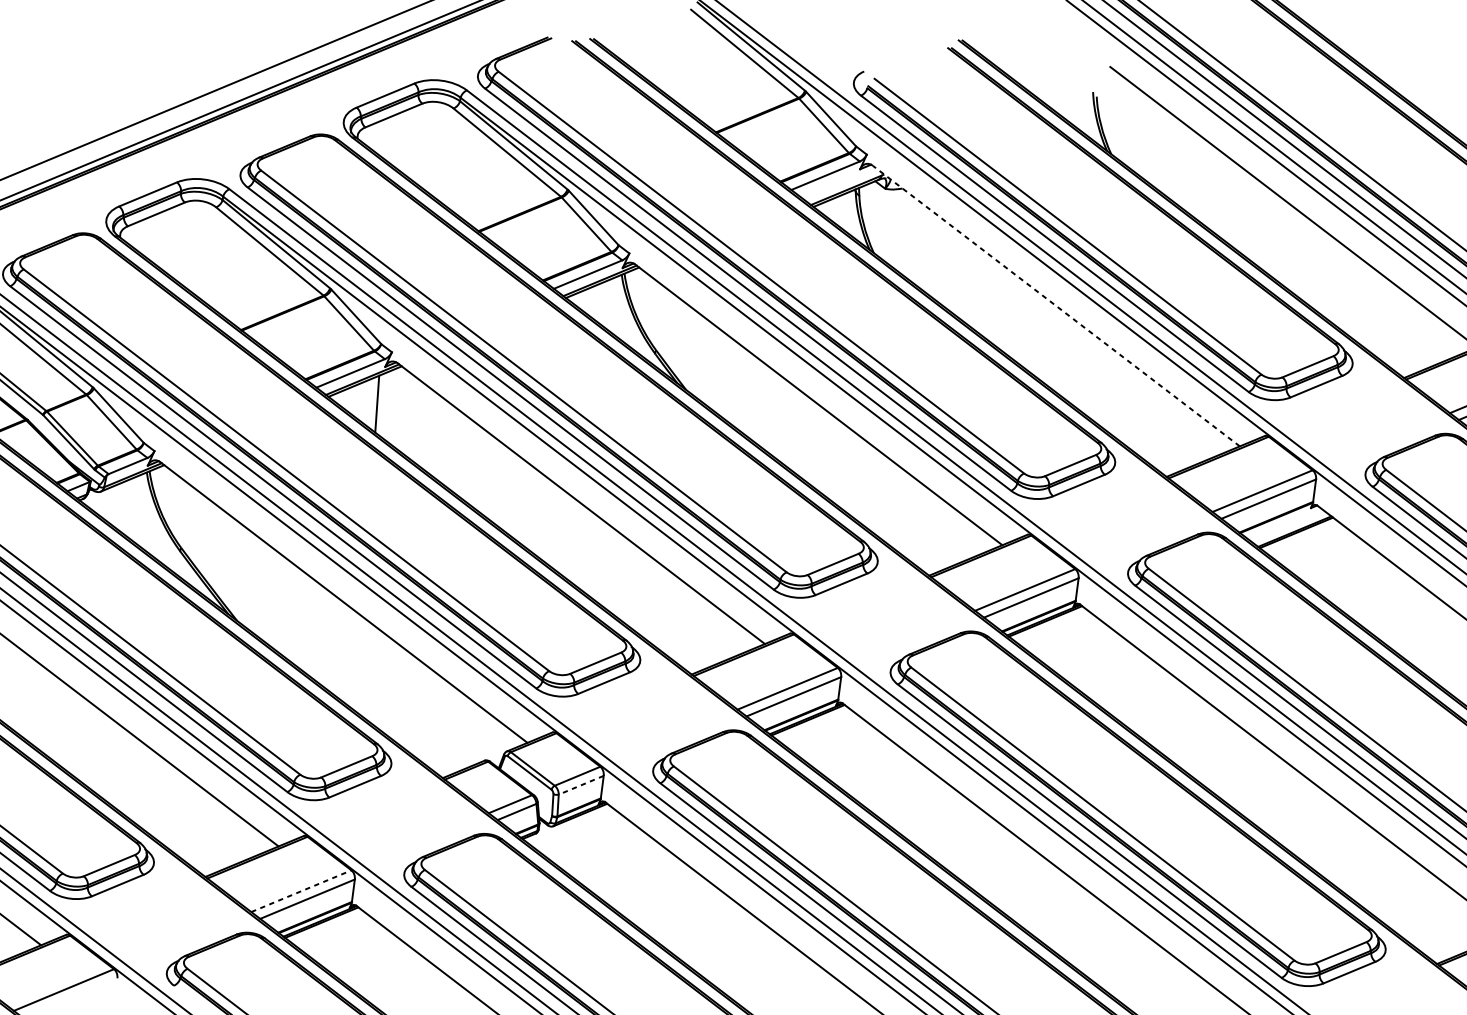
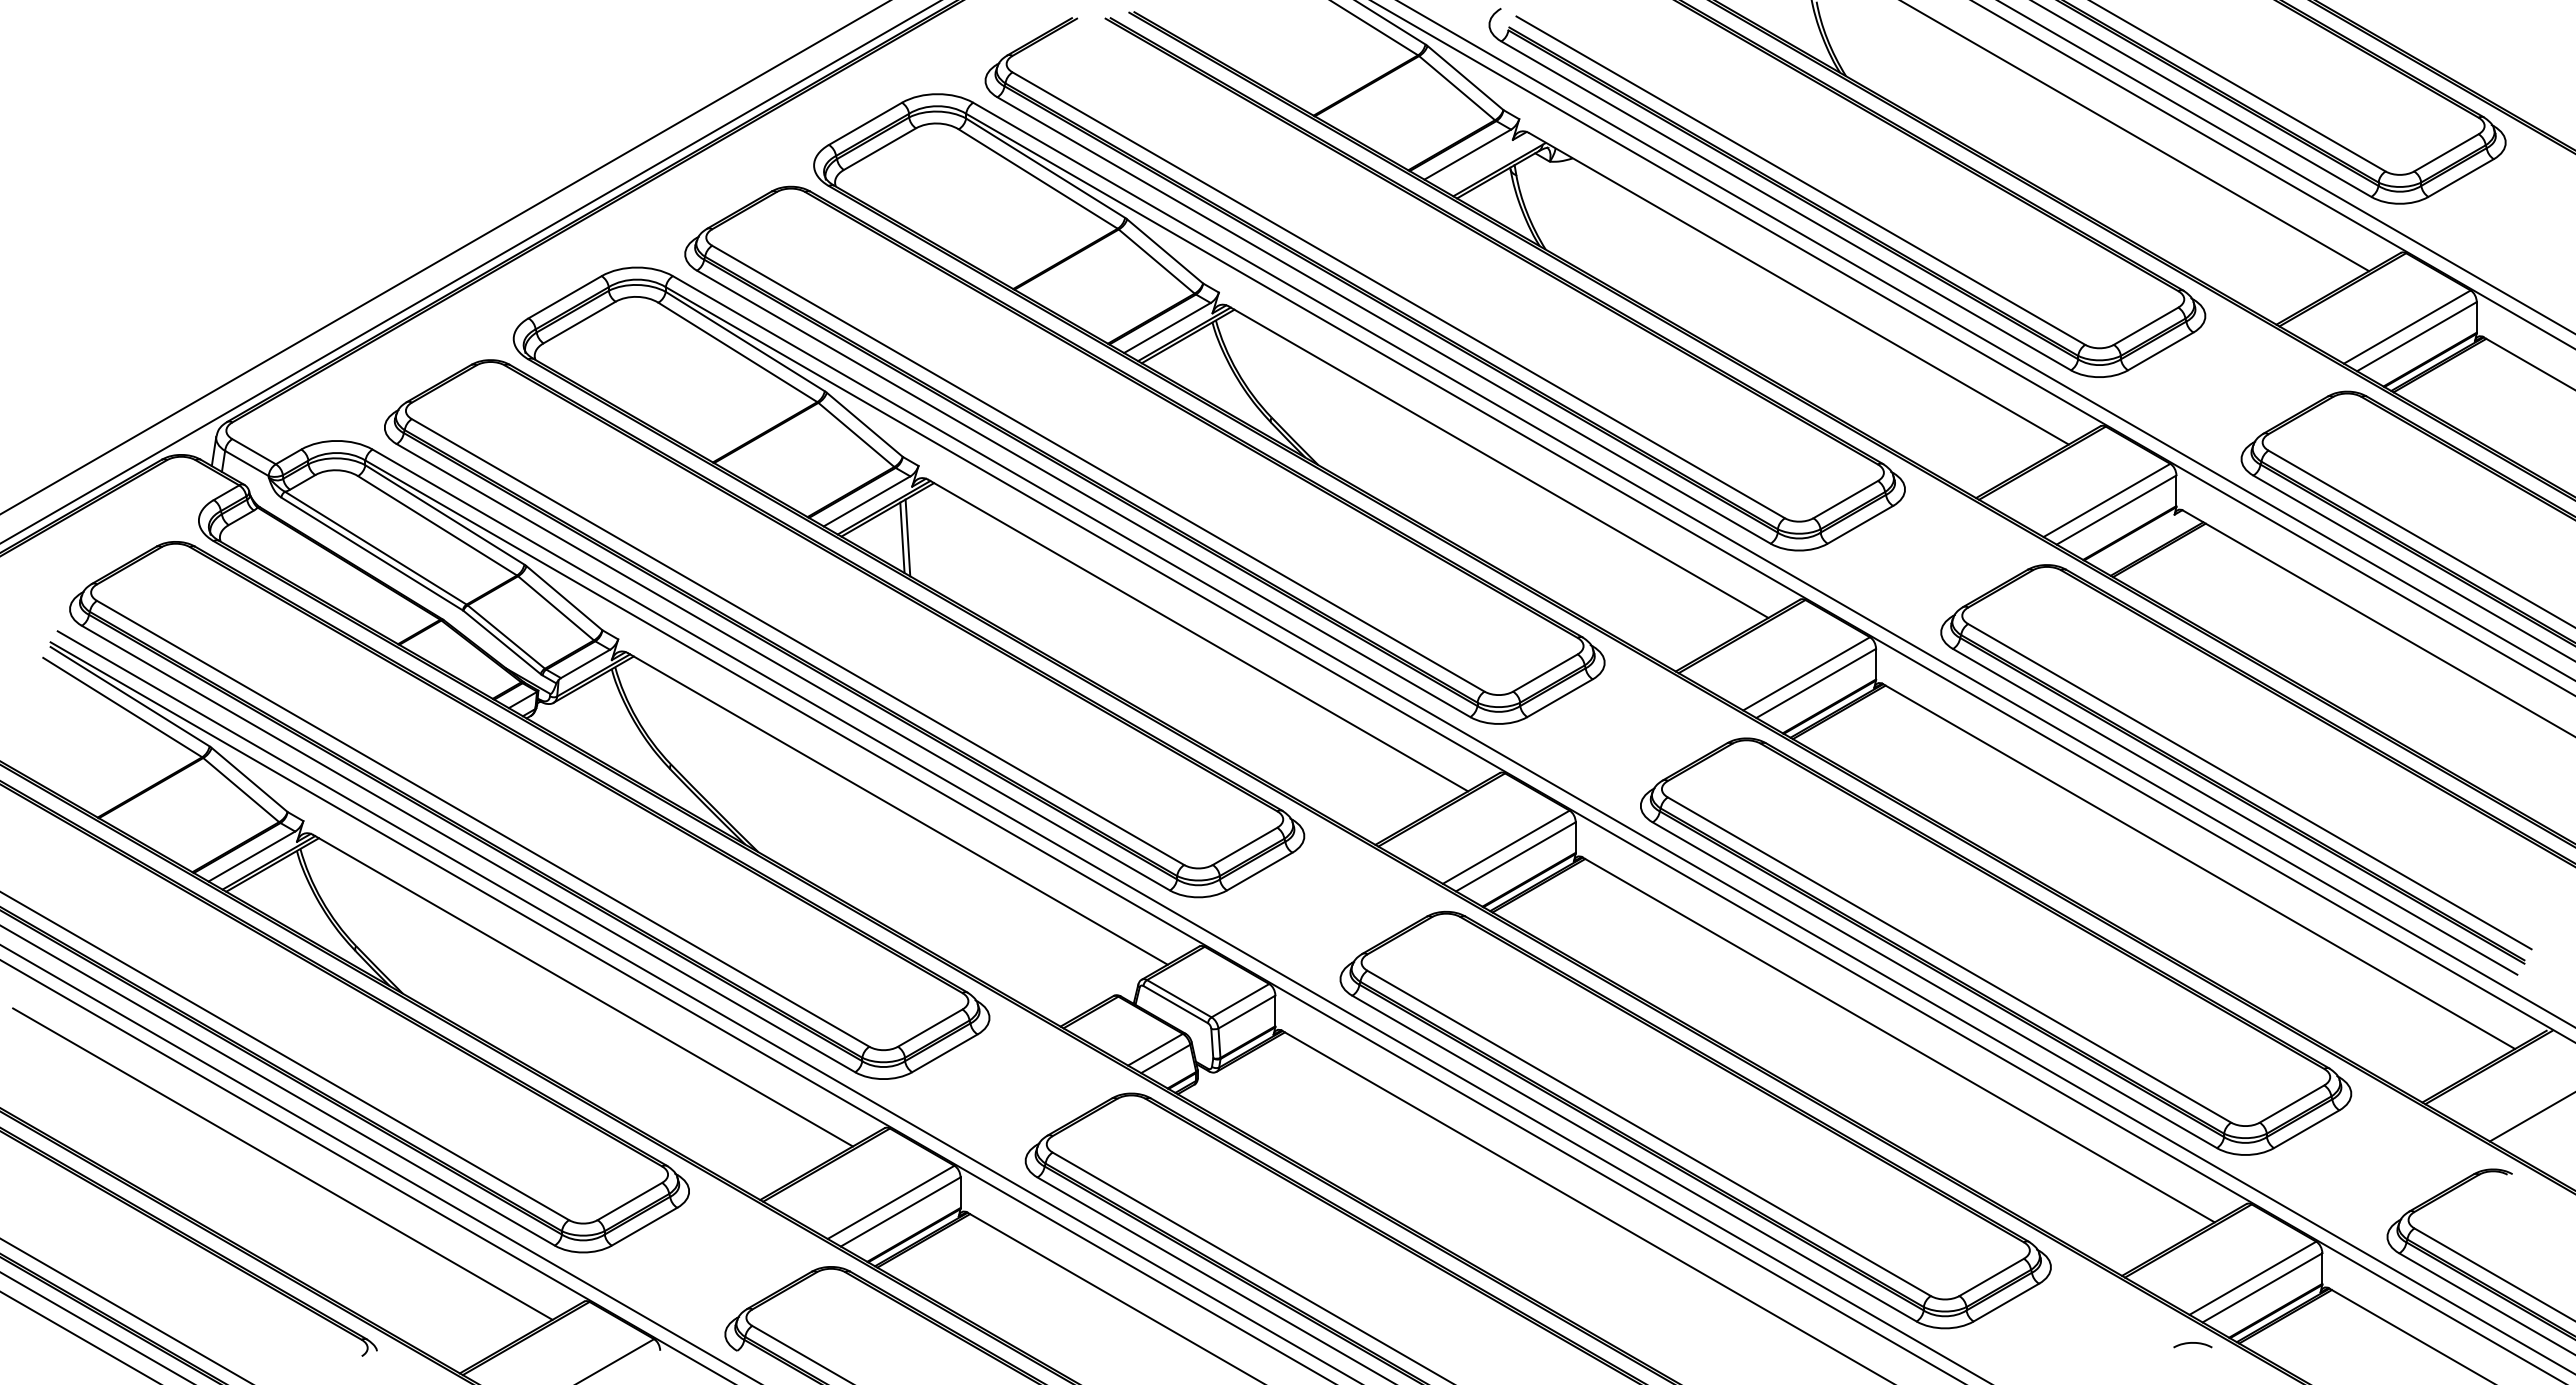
line: (1056, 305) -> (1798, 288), dashed -> solid
line: (373, 403) -> (902, 537), added
line: (580, 785) -> (1246, 1012), dashed -> solid
line: (301, 891) -> (891, 1202), dashed -> solid

